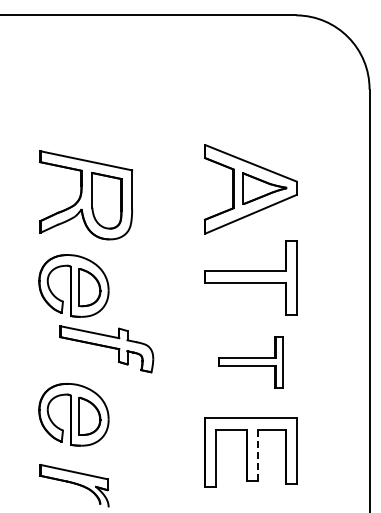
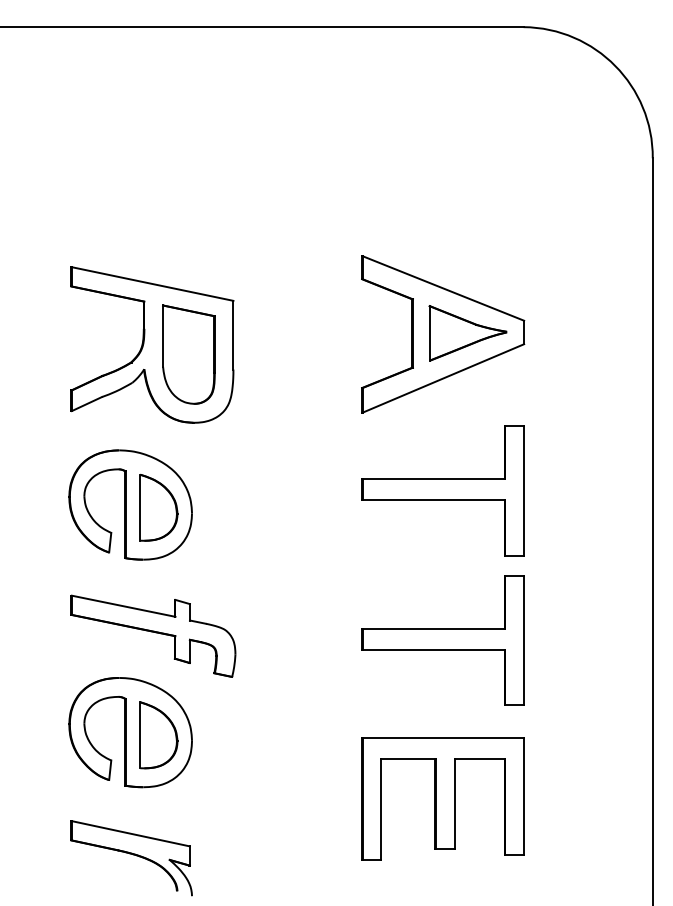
part: (106, 349) -> (152, 636), moved
part: (250, 362) -> (442, 640), size x1.43
line: (257, 455) -> (454, 804), dashed -> solid

